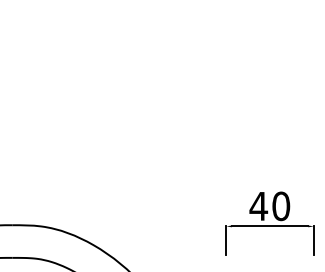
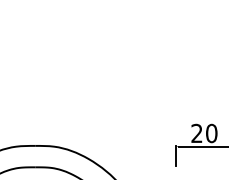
text: (257, 204) -> (196, 132), 40 -> 20

